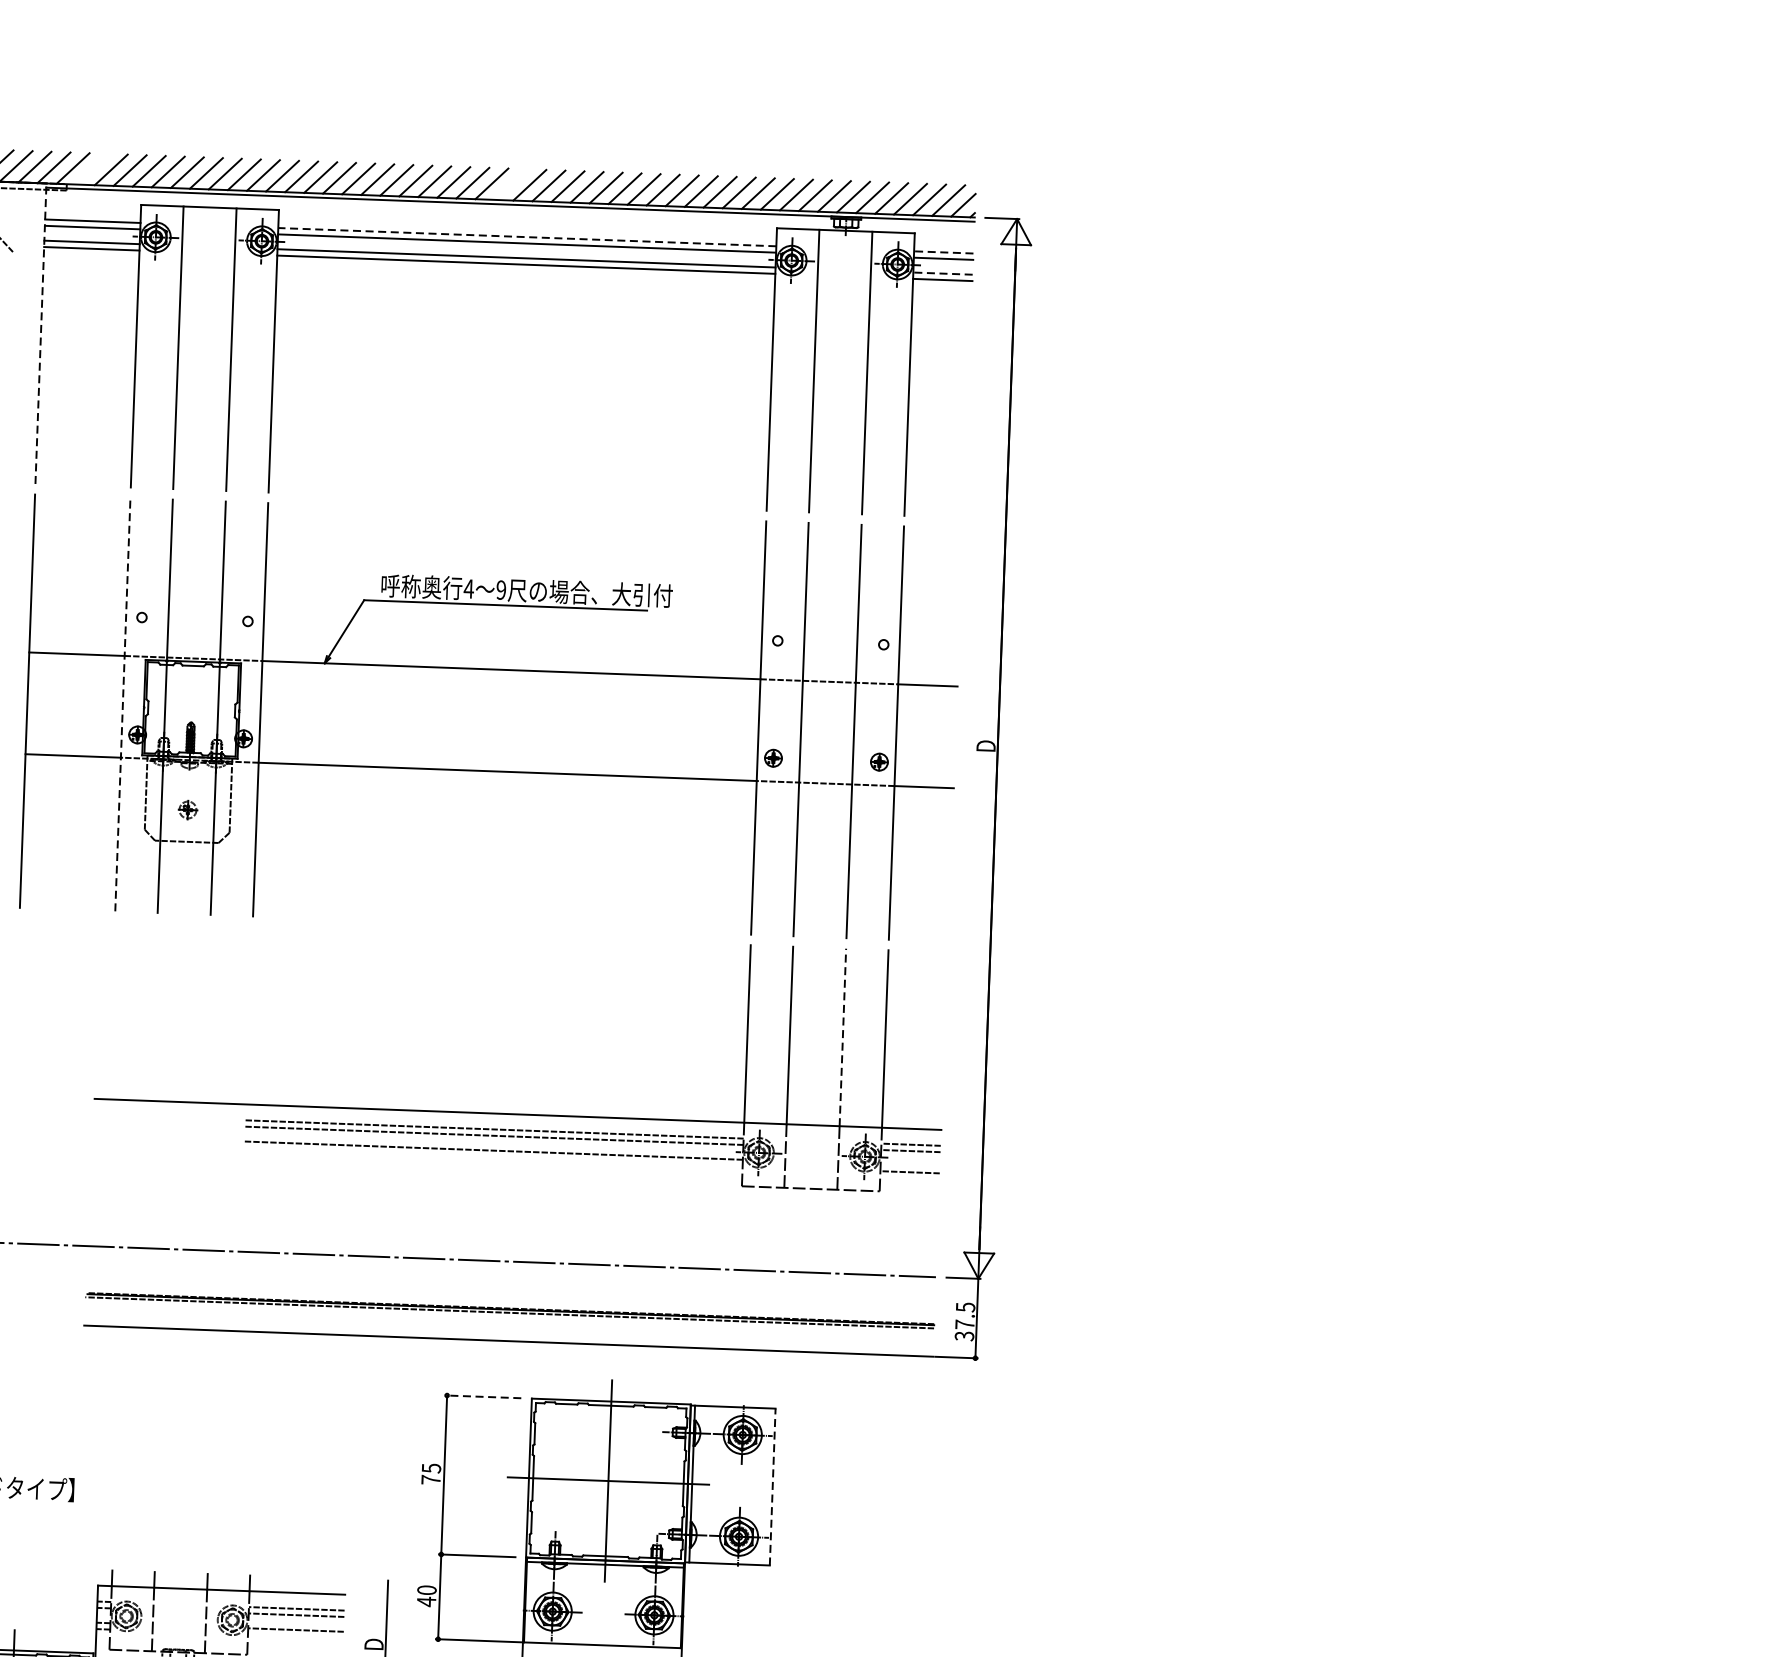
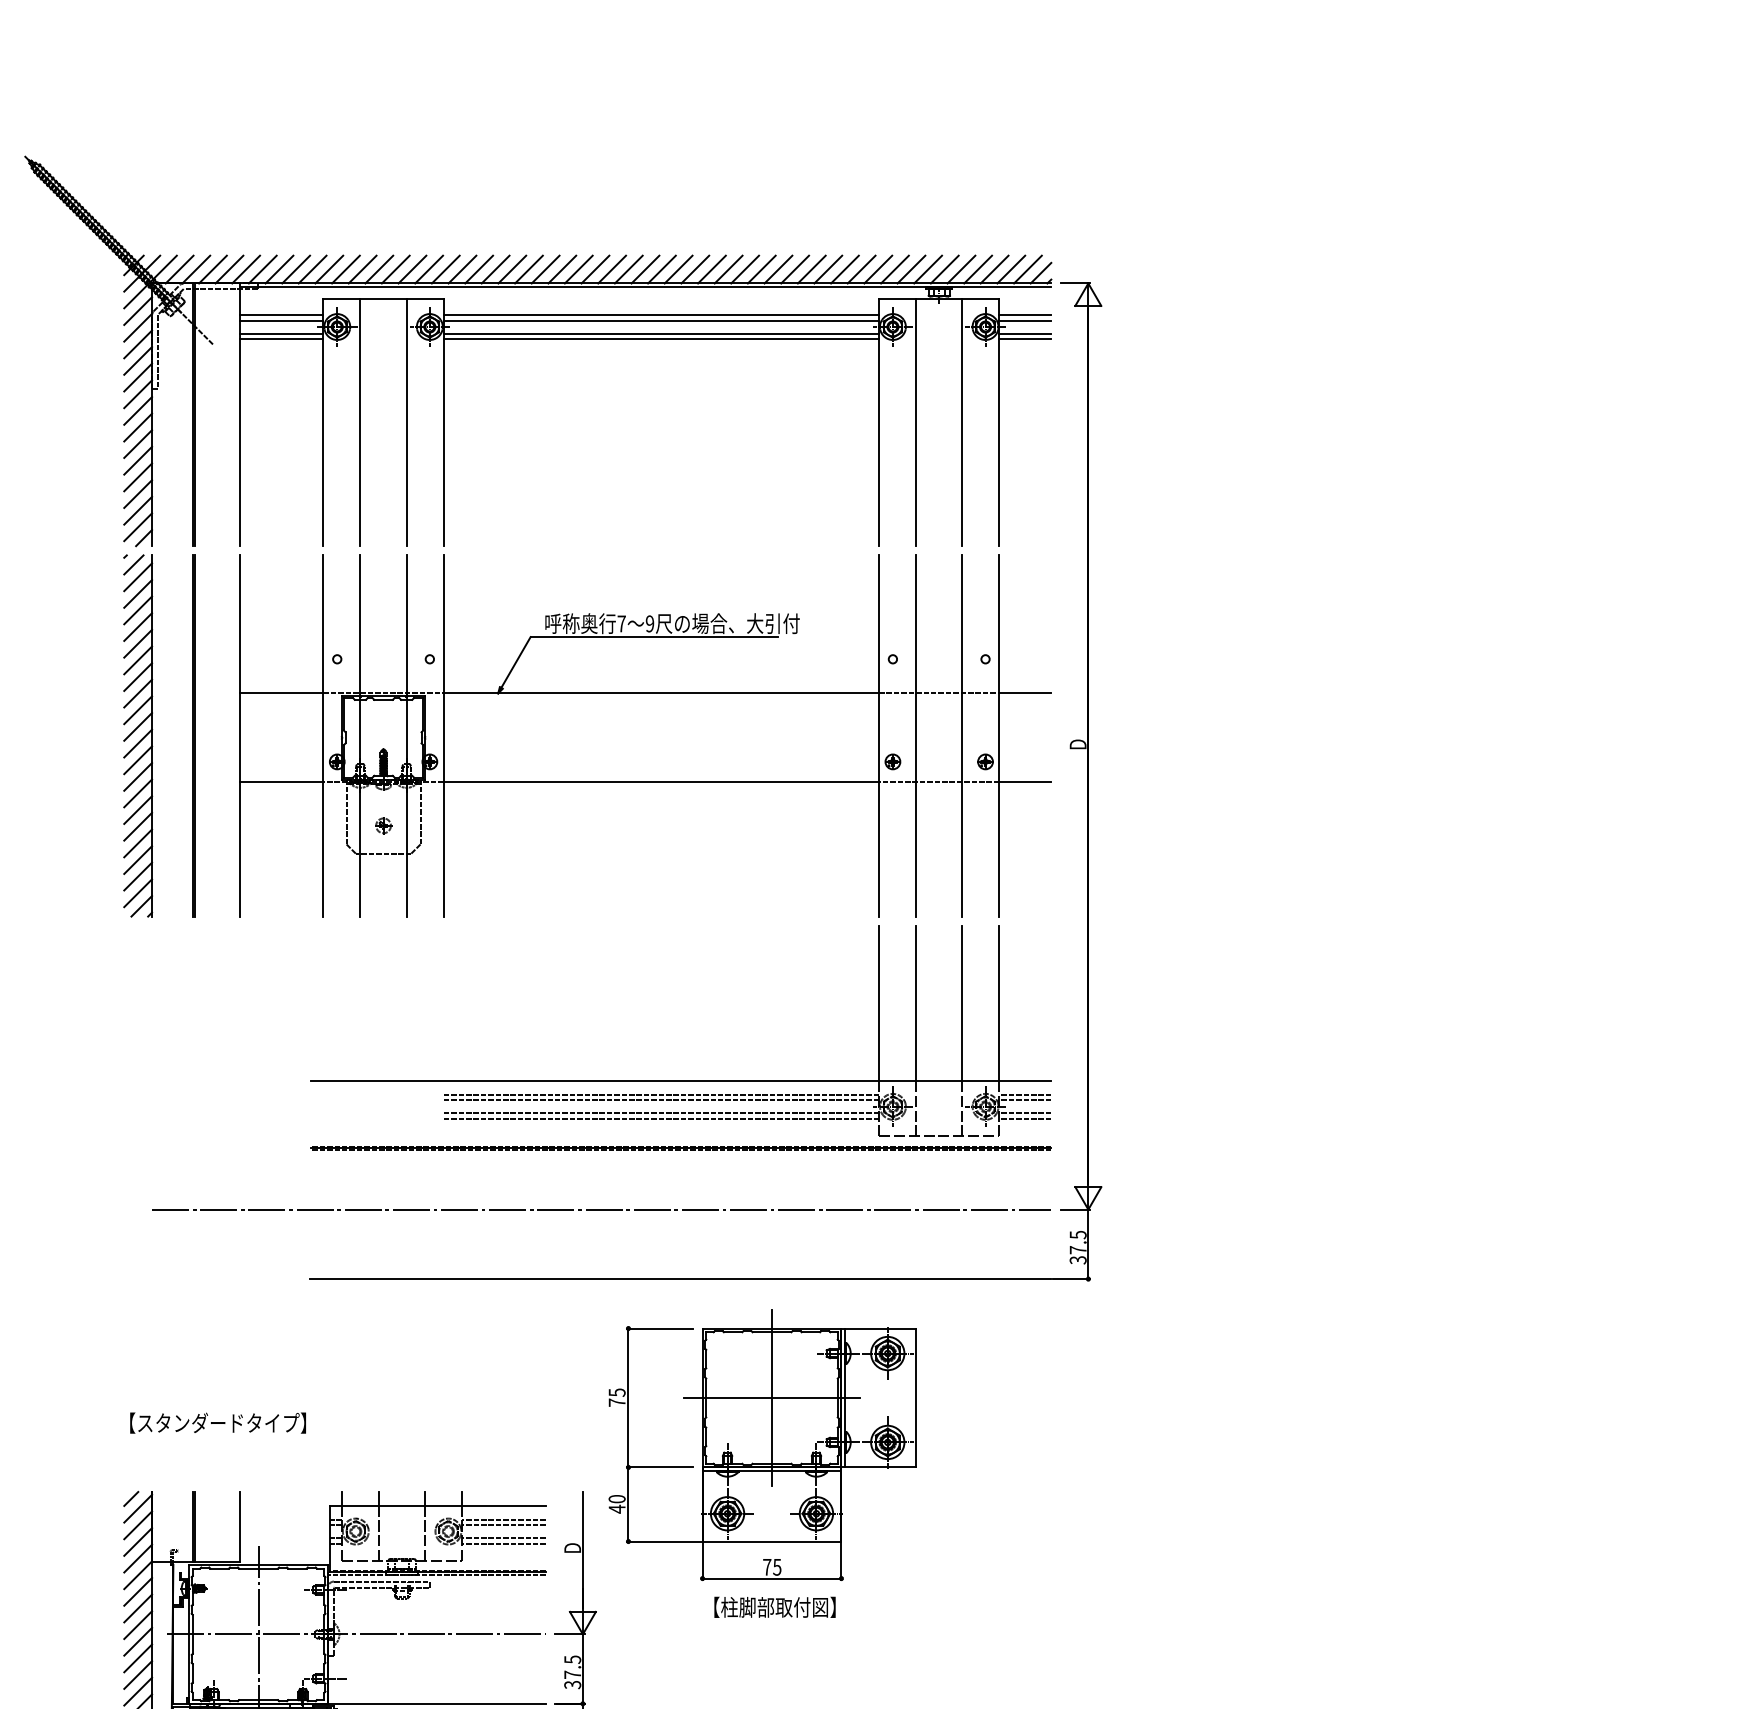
line: (92, 169) -> (279, 269), added
line: (511, 184) -> (645, 269), added
line: (527, 236) -> (661, 314), dashed -> solid
line: (943, 251) -> (1025, 314), dashed -> solid
line: (943, 273) -> (1025, 333), dashed -> solid
line: (41, 333) -> (240, 414), dashed -> solid
text: (468, 588) -> (621, 623), 4 -> 7
line: (123, 704) -> (323, 735), dashed -> solid
line: (842, 1037) -> (962, 1003), dashed -> solid
line: (493, 1156) -> (661, 1118), added
line: (910, 1166) -> (1025, 1113), added
line: (509, 1310) -> (680, 1148), moved
line: (482, 1396) -> (659, 1328), dashed -> solid
line: (772, 1487) -> (915, 1398), dashed -> solid
line: (295, 1636) -> (503, 1543), added

